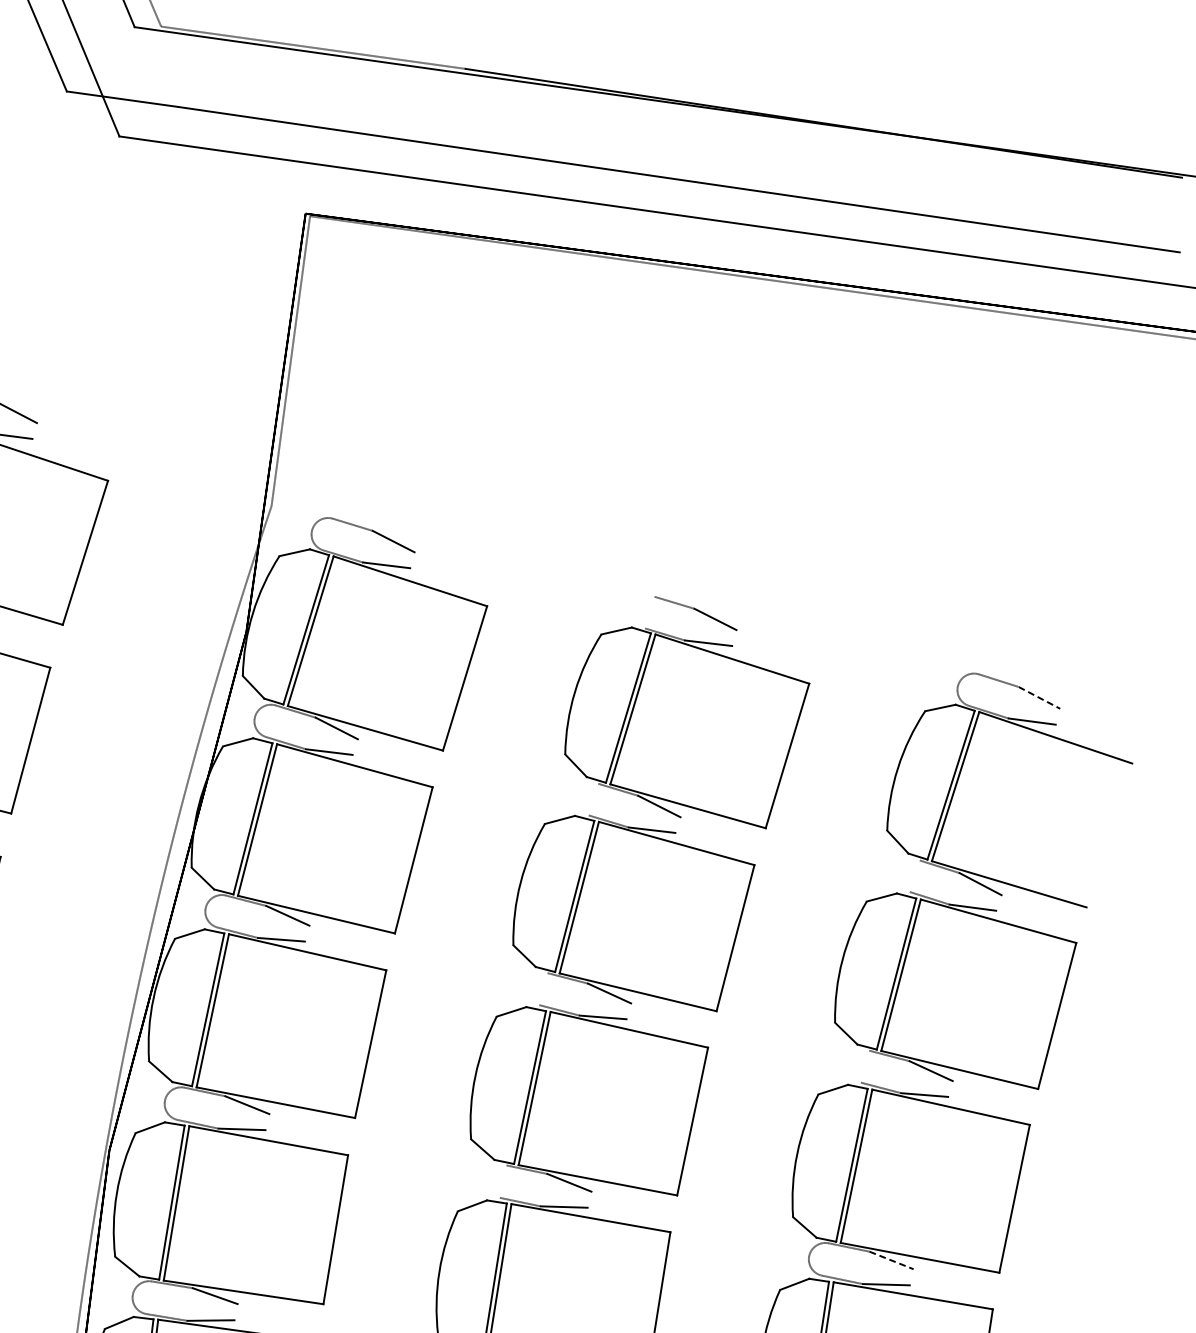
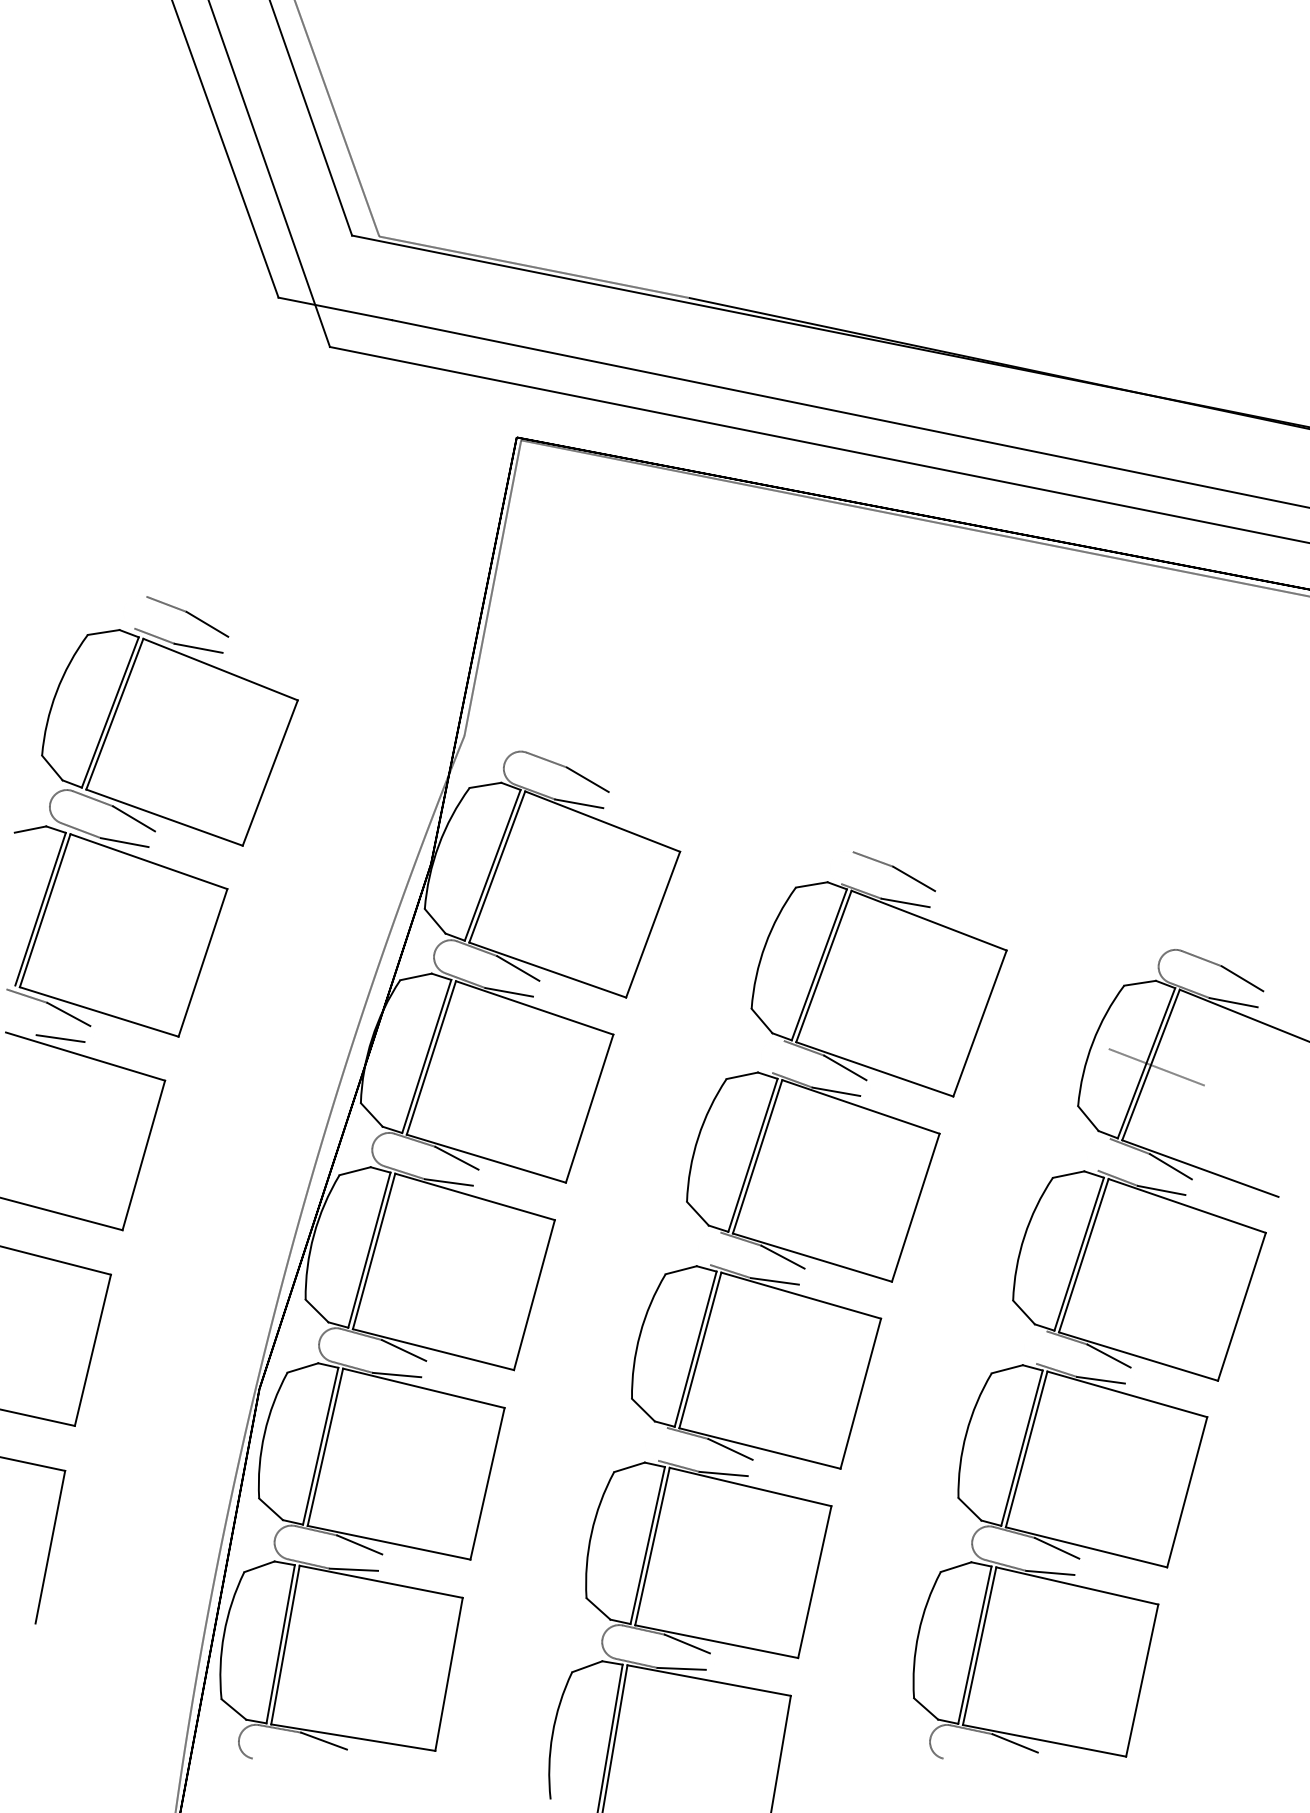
line: (1039, 698) -> (1242, 979), dashed -> solid
line: (960, 787) -> (1156, 1066), added
line: (891, 1260) -> (1057, 1548), dashed -> solid

